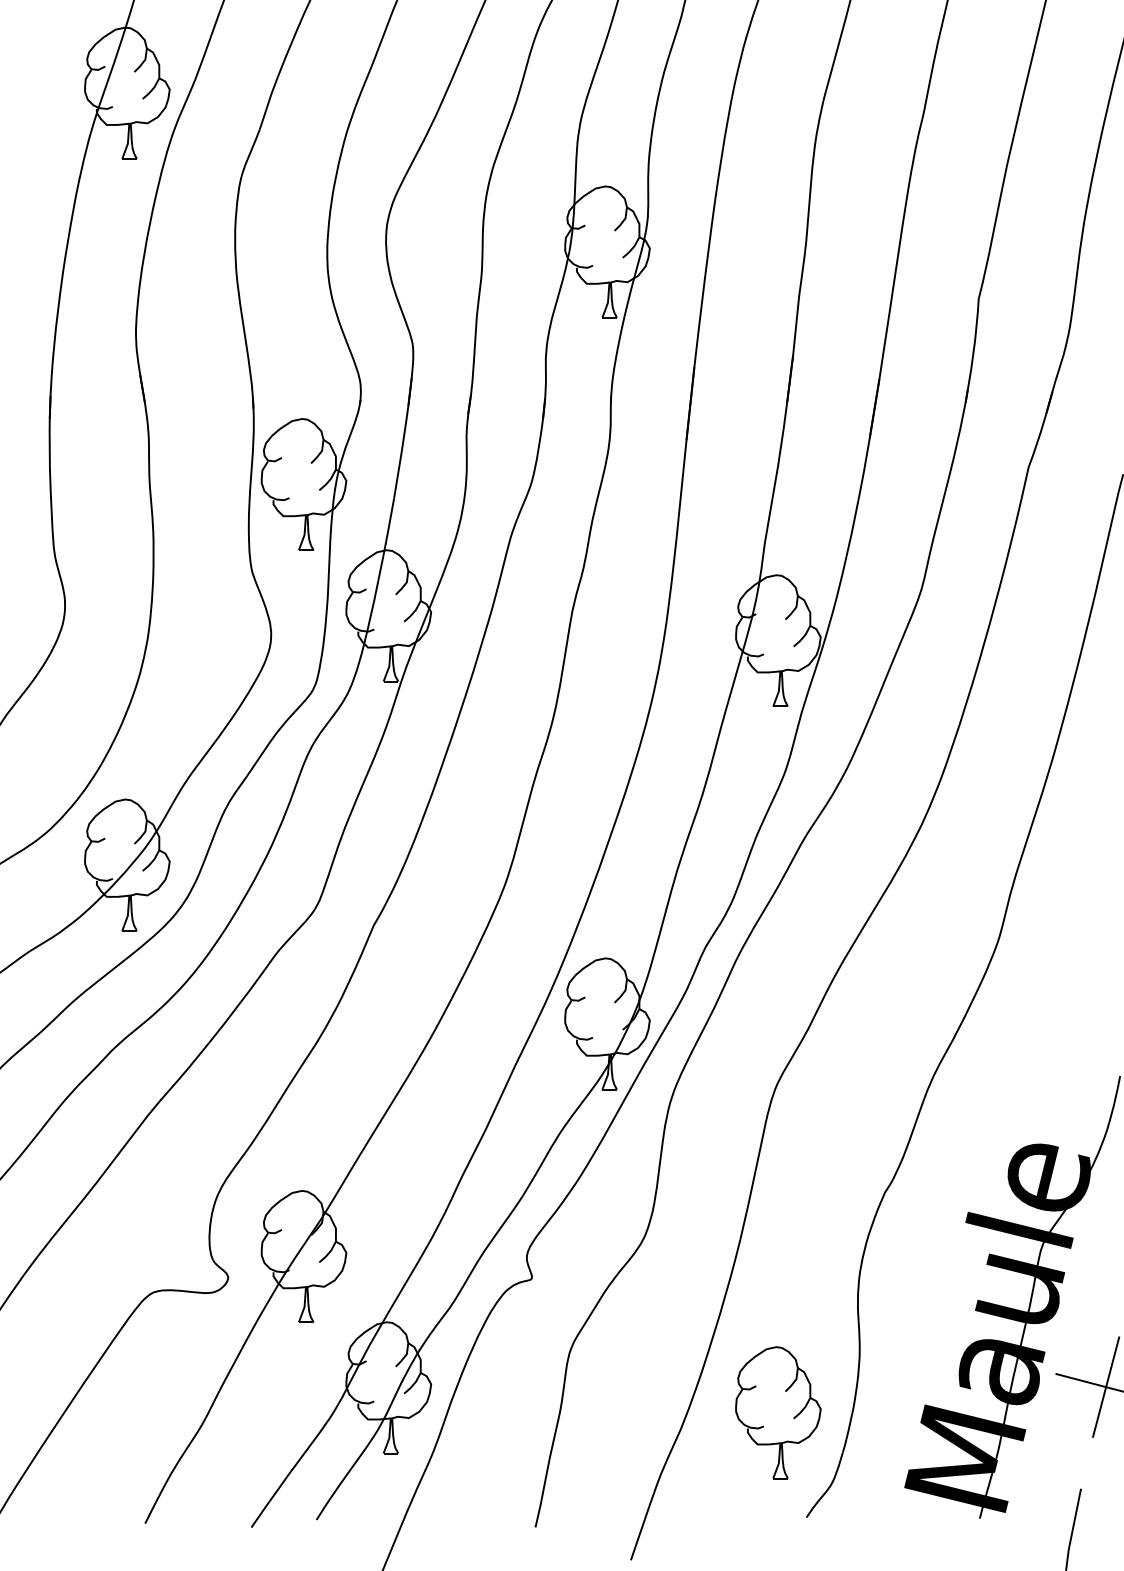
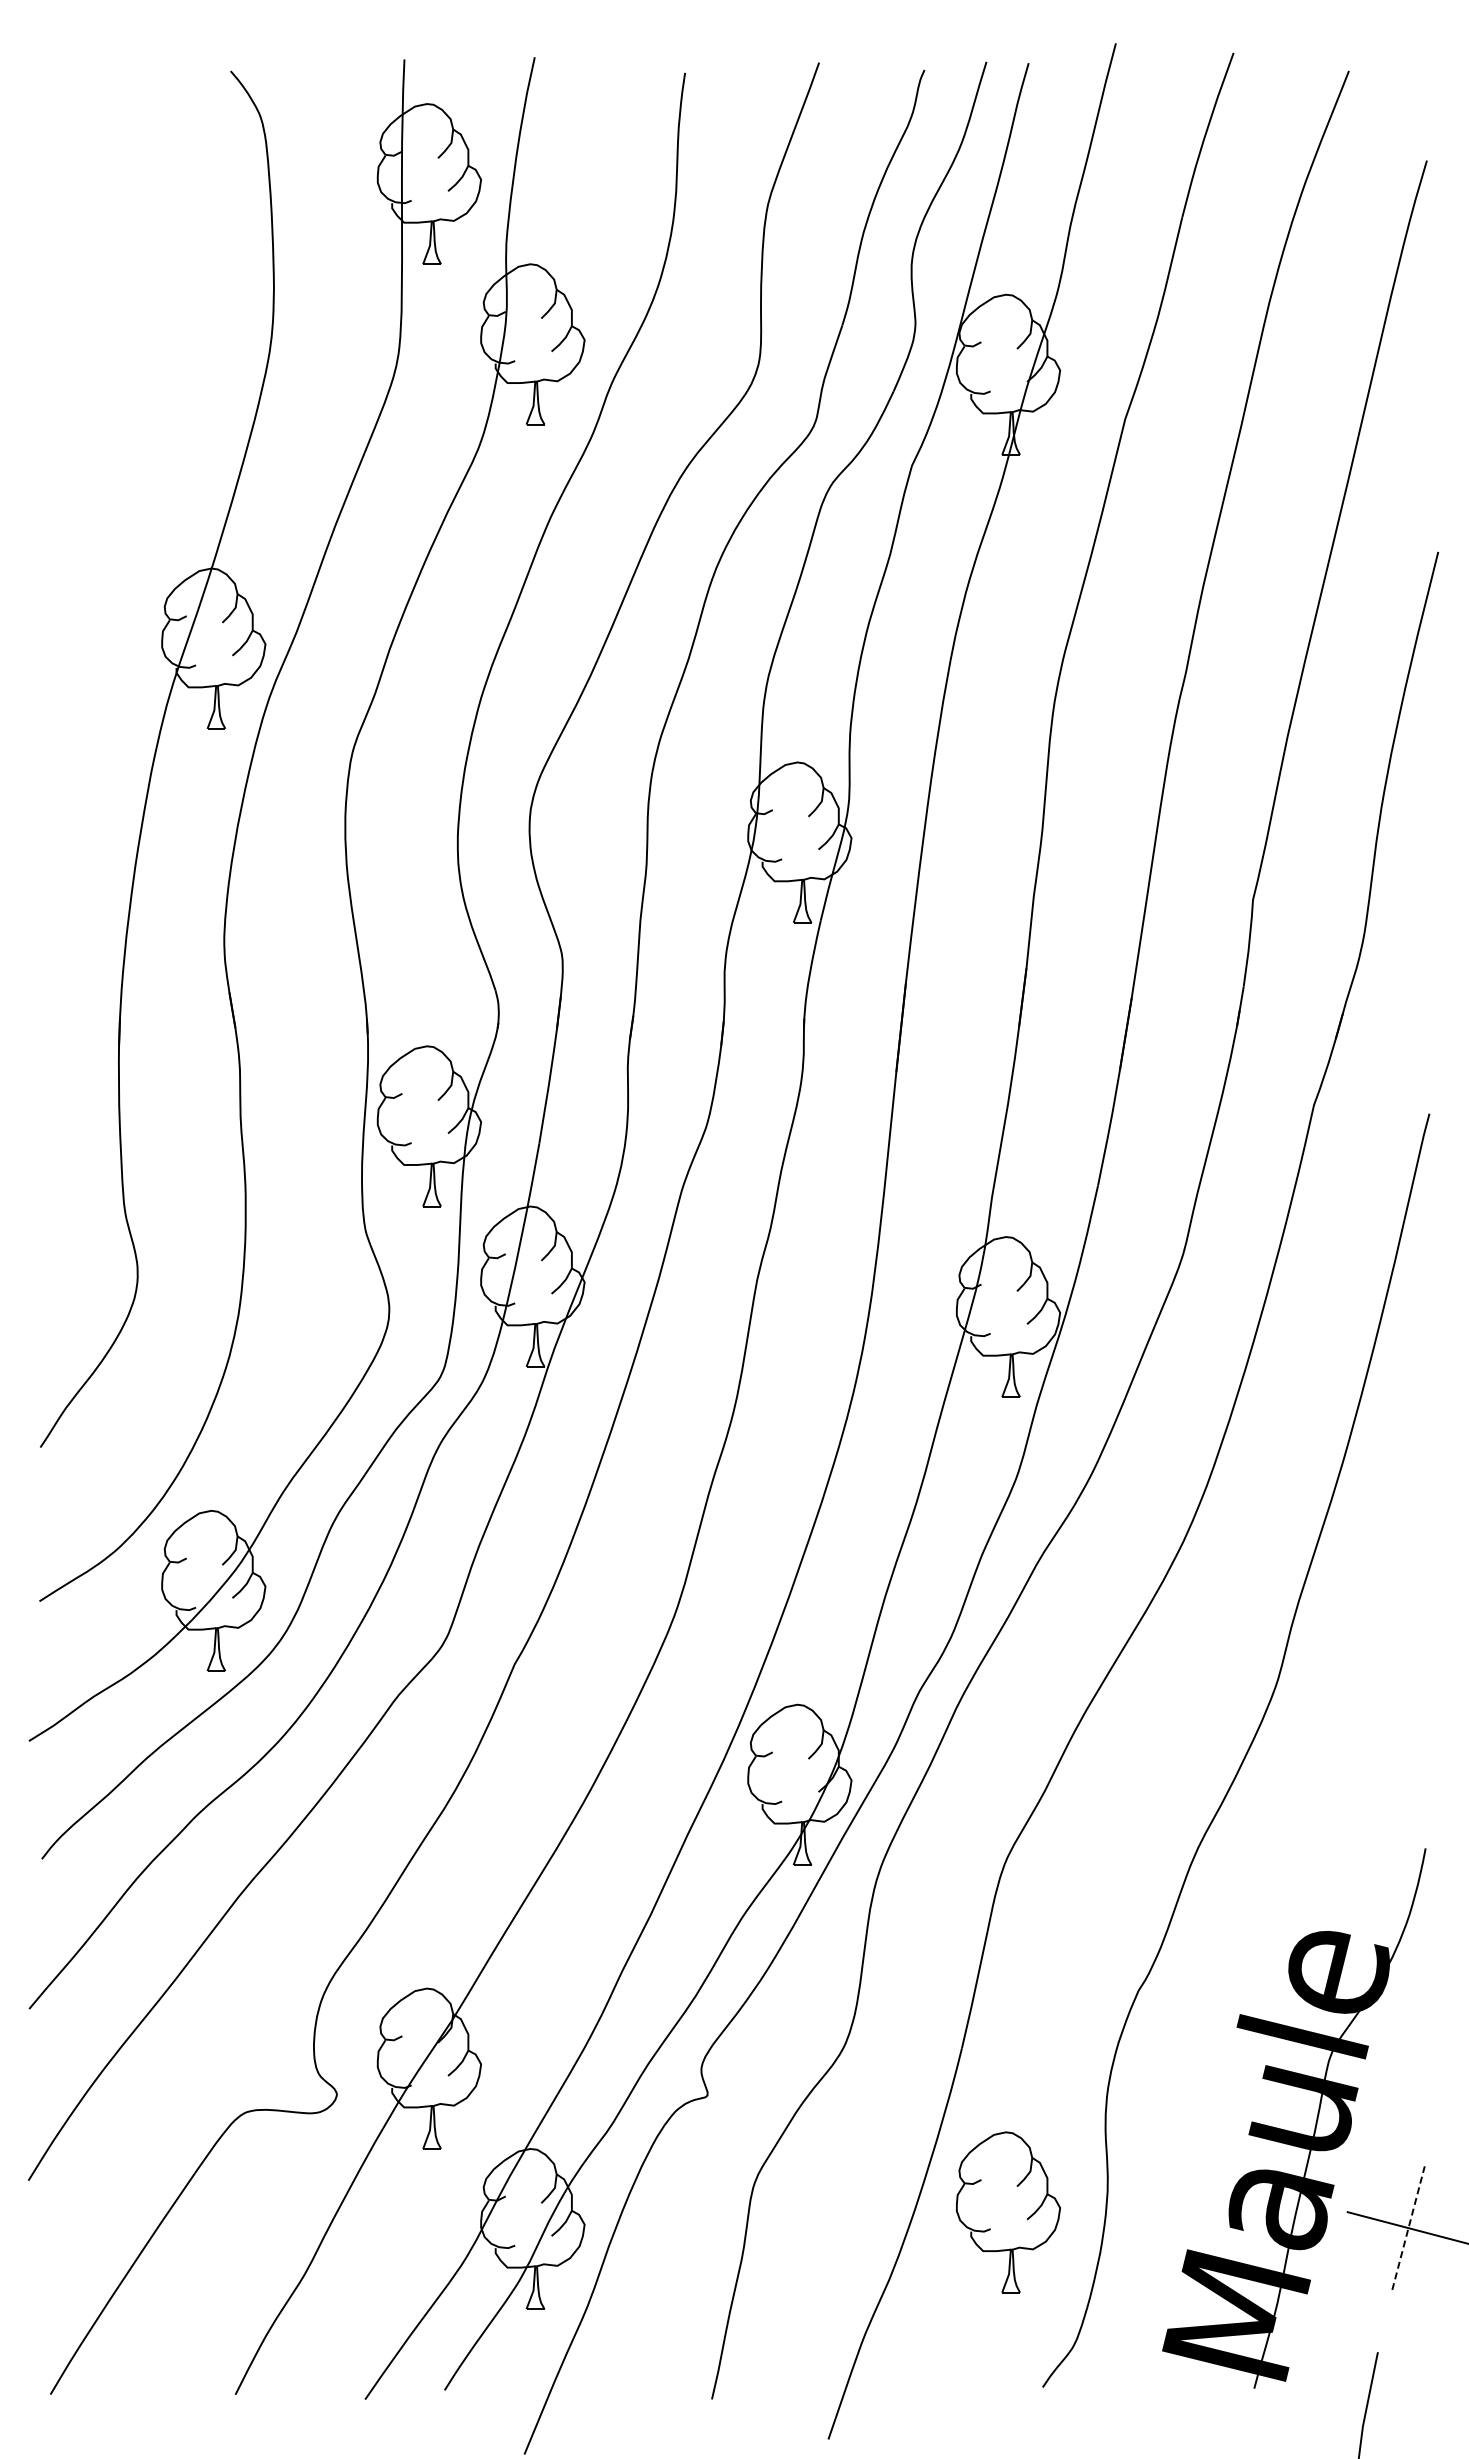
line: (1106, 1387) -> (1408, 2228), solid -> dashed
part: (778, 1412) -> (1008, 2212), moved

